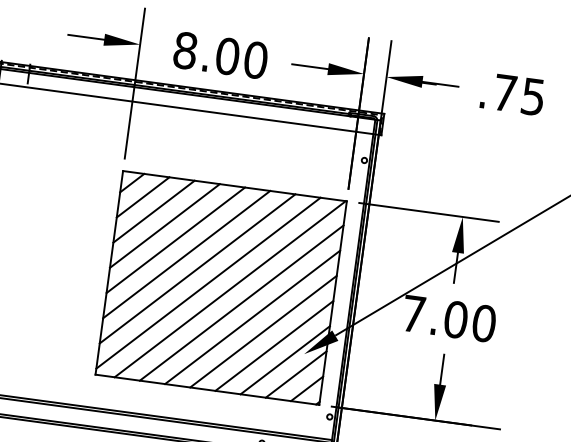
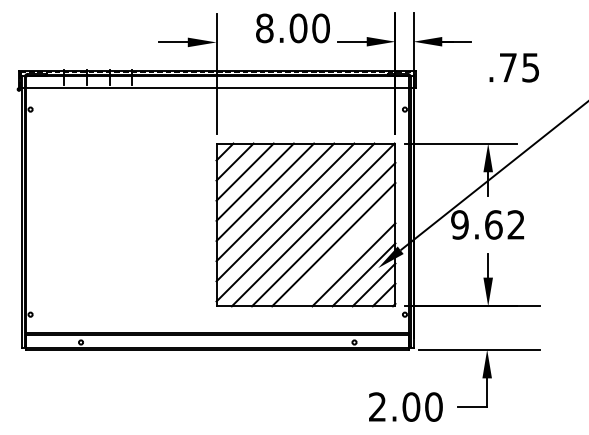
text: (220, 55) -> (292, 28), moved
text: (511, 93) -> (513, 67), moved
text: (449, 318) -> (488, 224), 7.00 -> 9.62
line: (263, 331) -> (343, 254), removed

